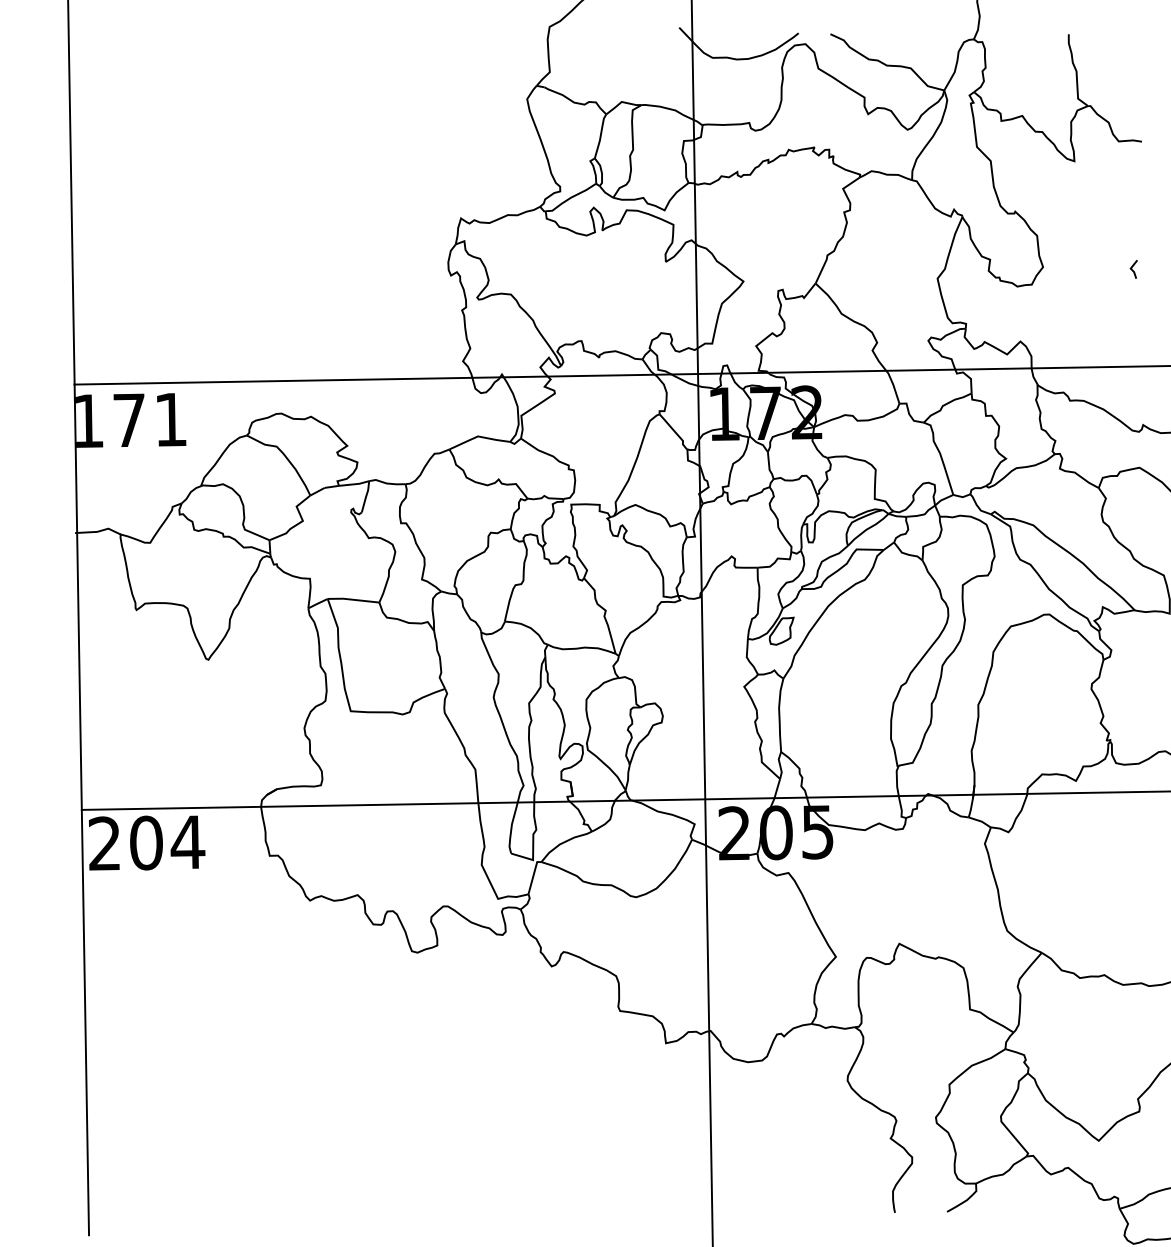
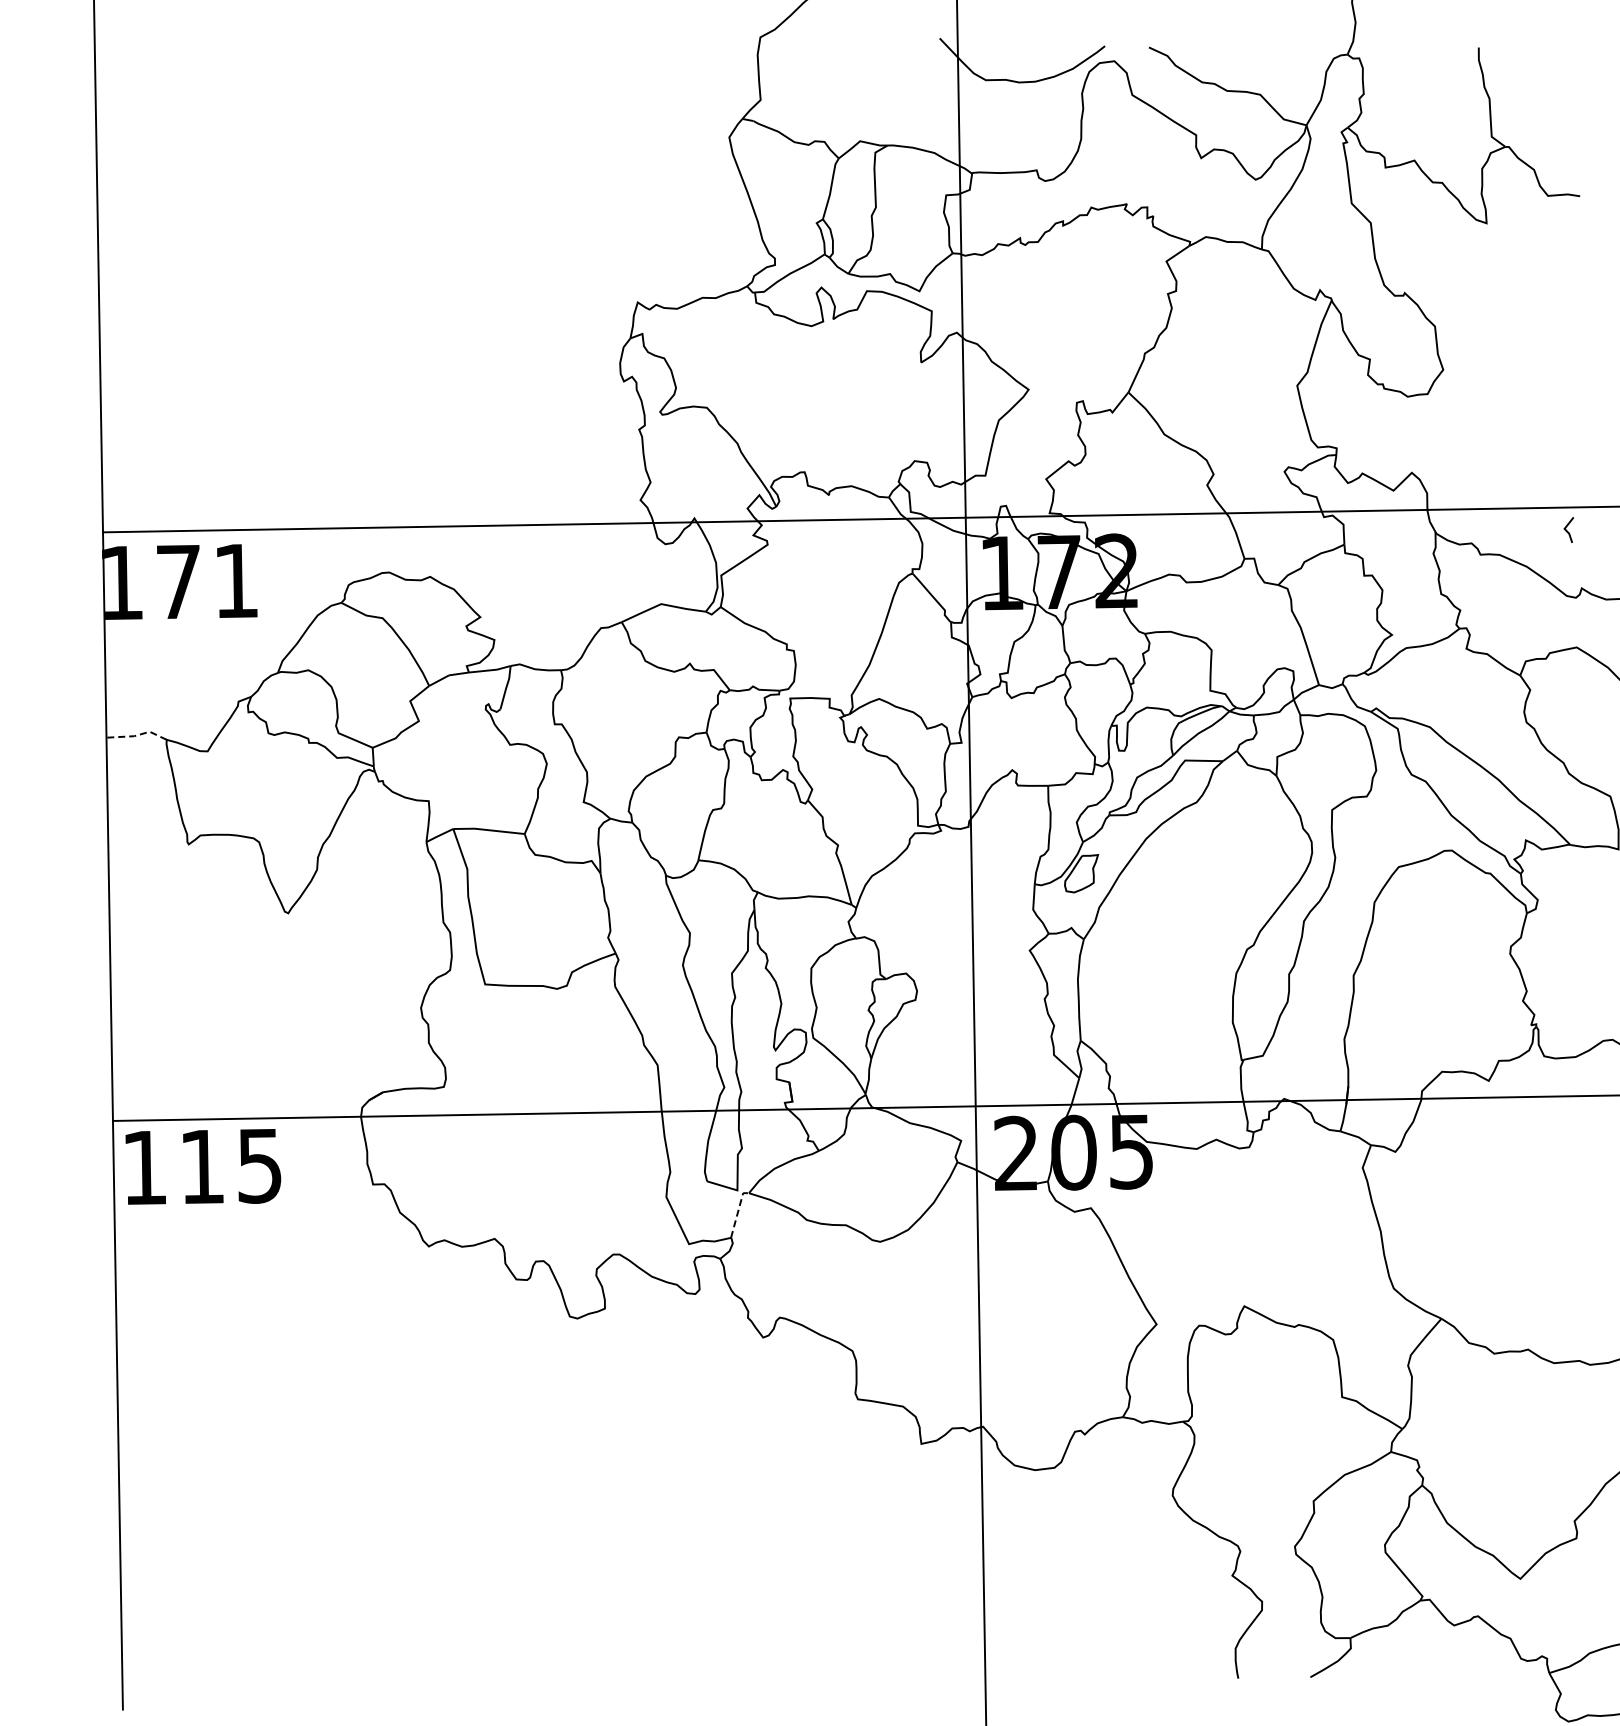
line: (1132, 269) -> (1567, 530), moved
line: (98, 531) -> (136, 735), solid -> dashed
text: (146, 842) -> (202, 1166), 204 -> 115
line: (533, 876) -> (737, 1212), solid -> dashed

